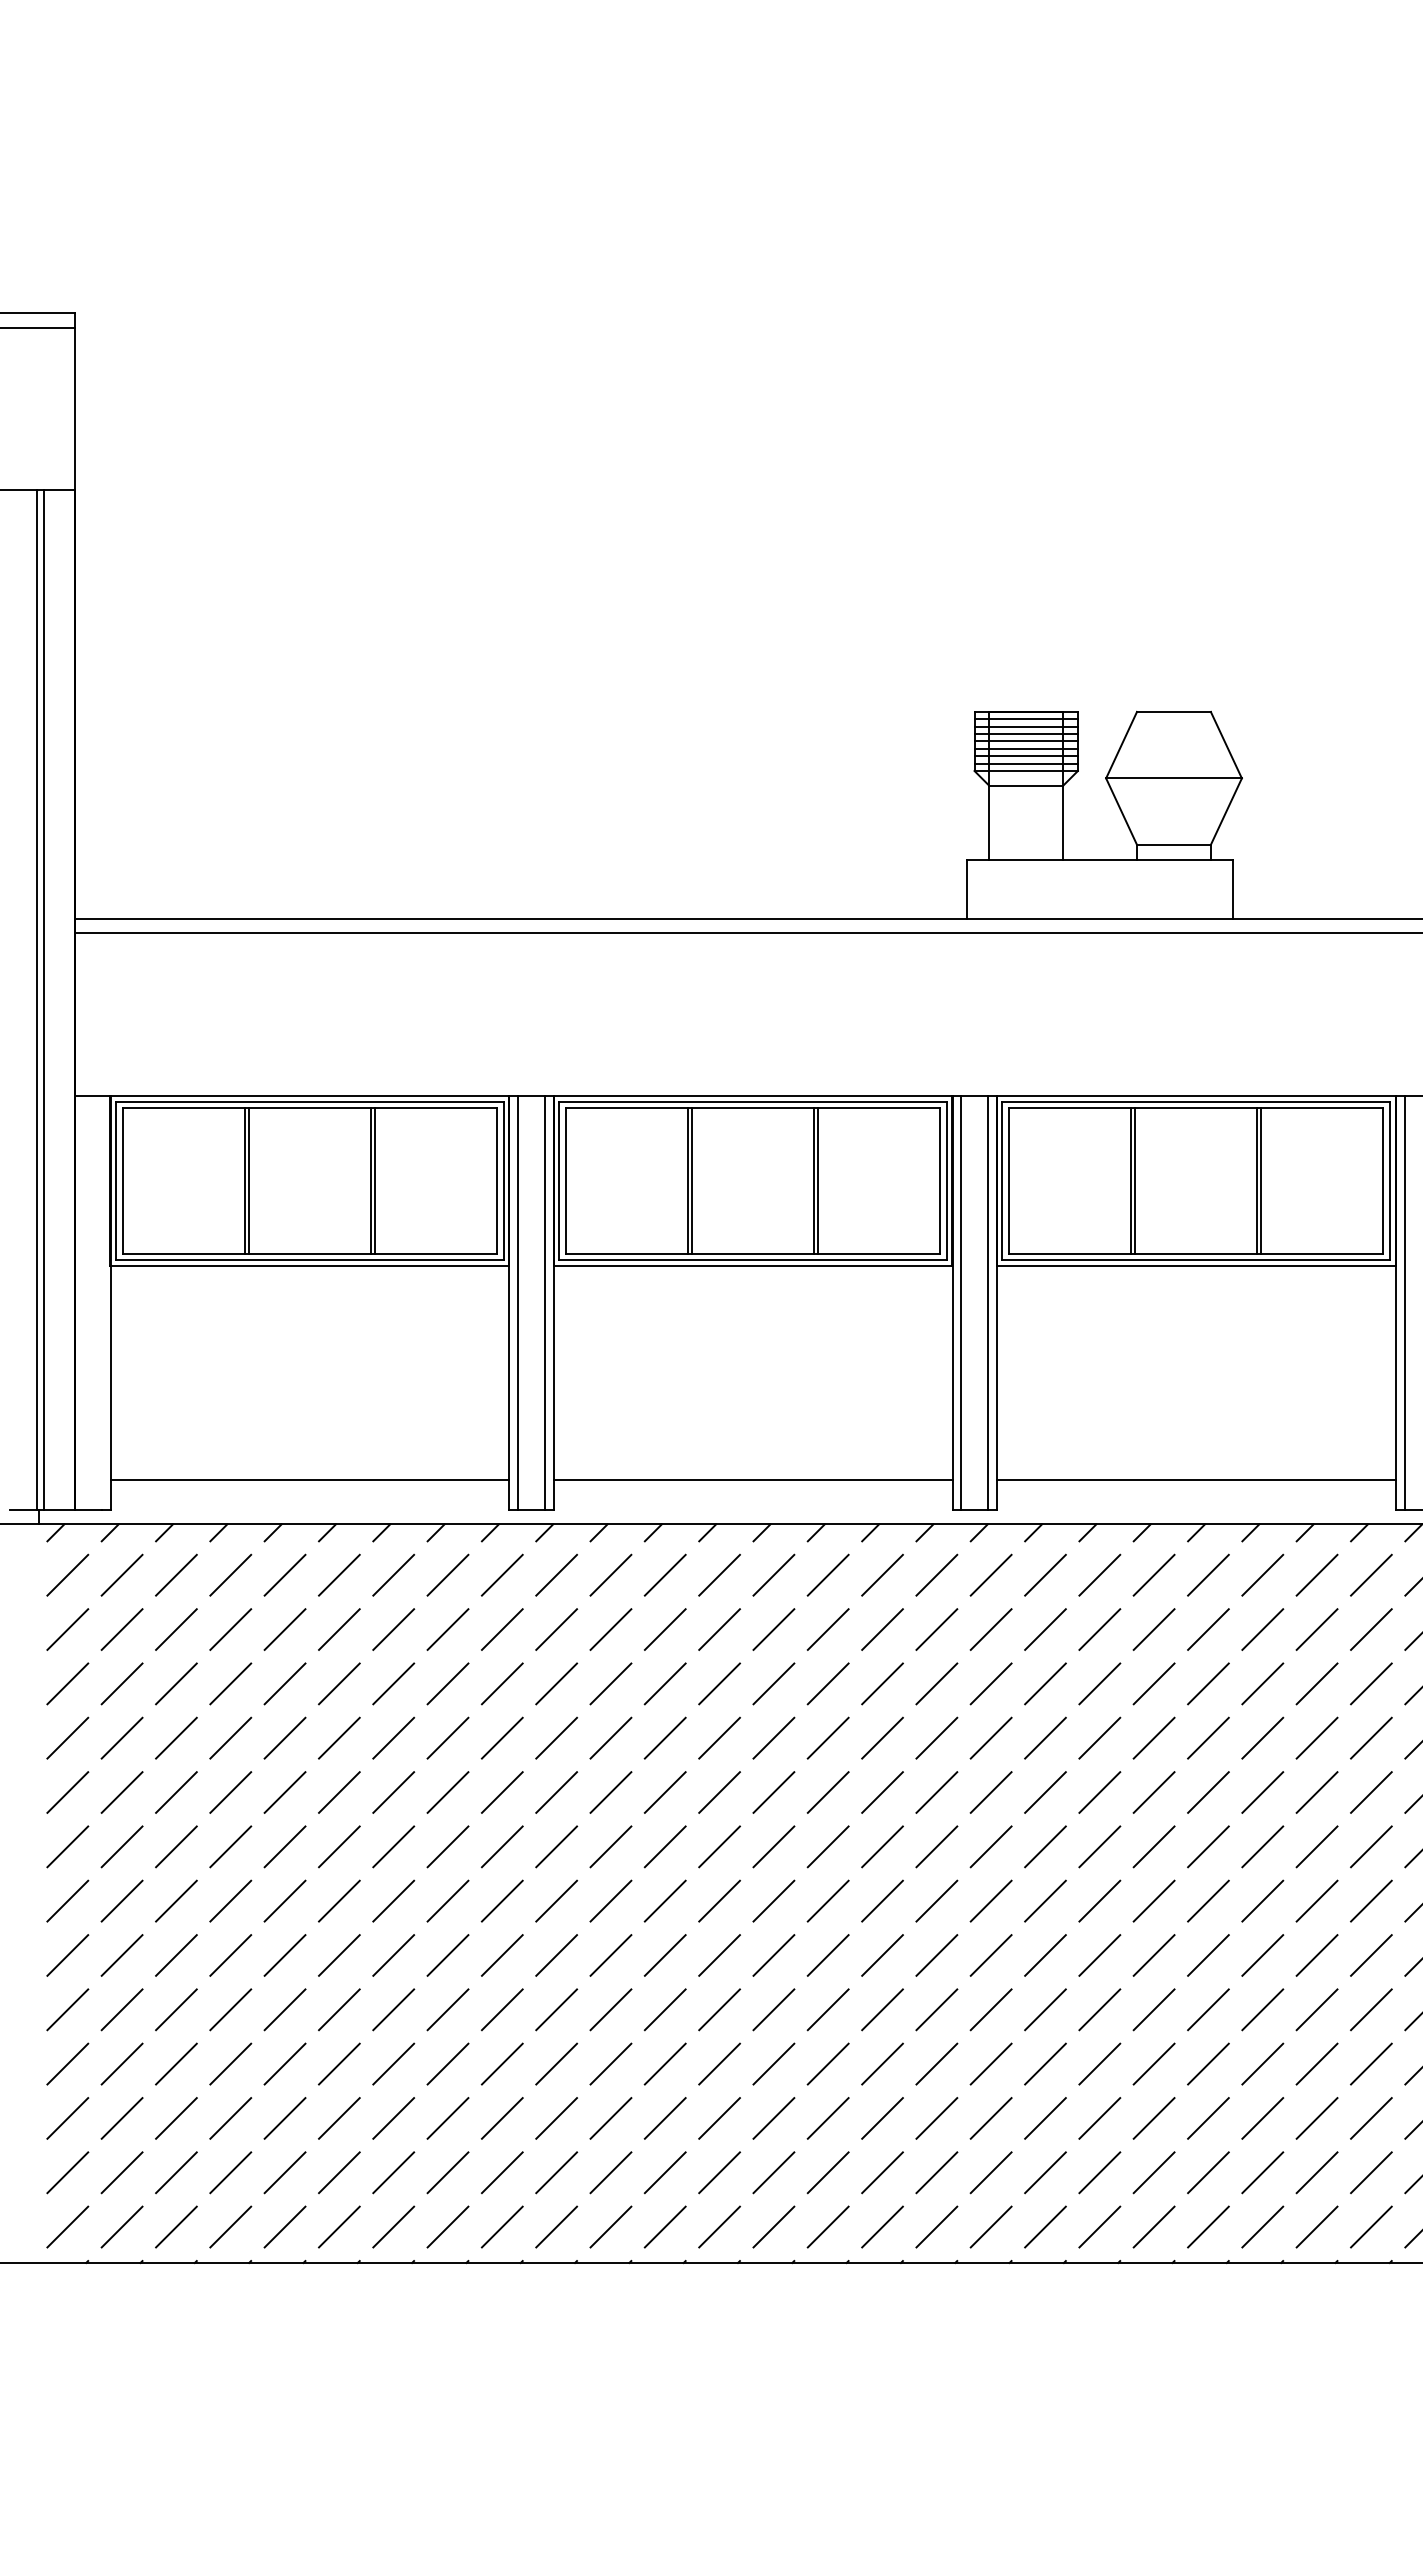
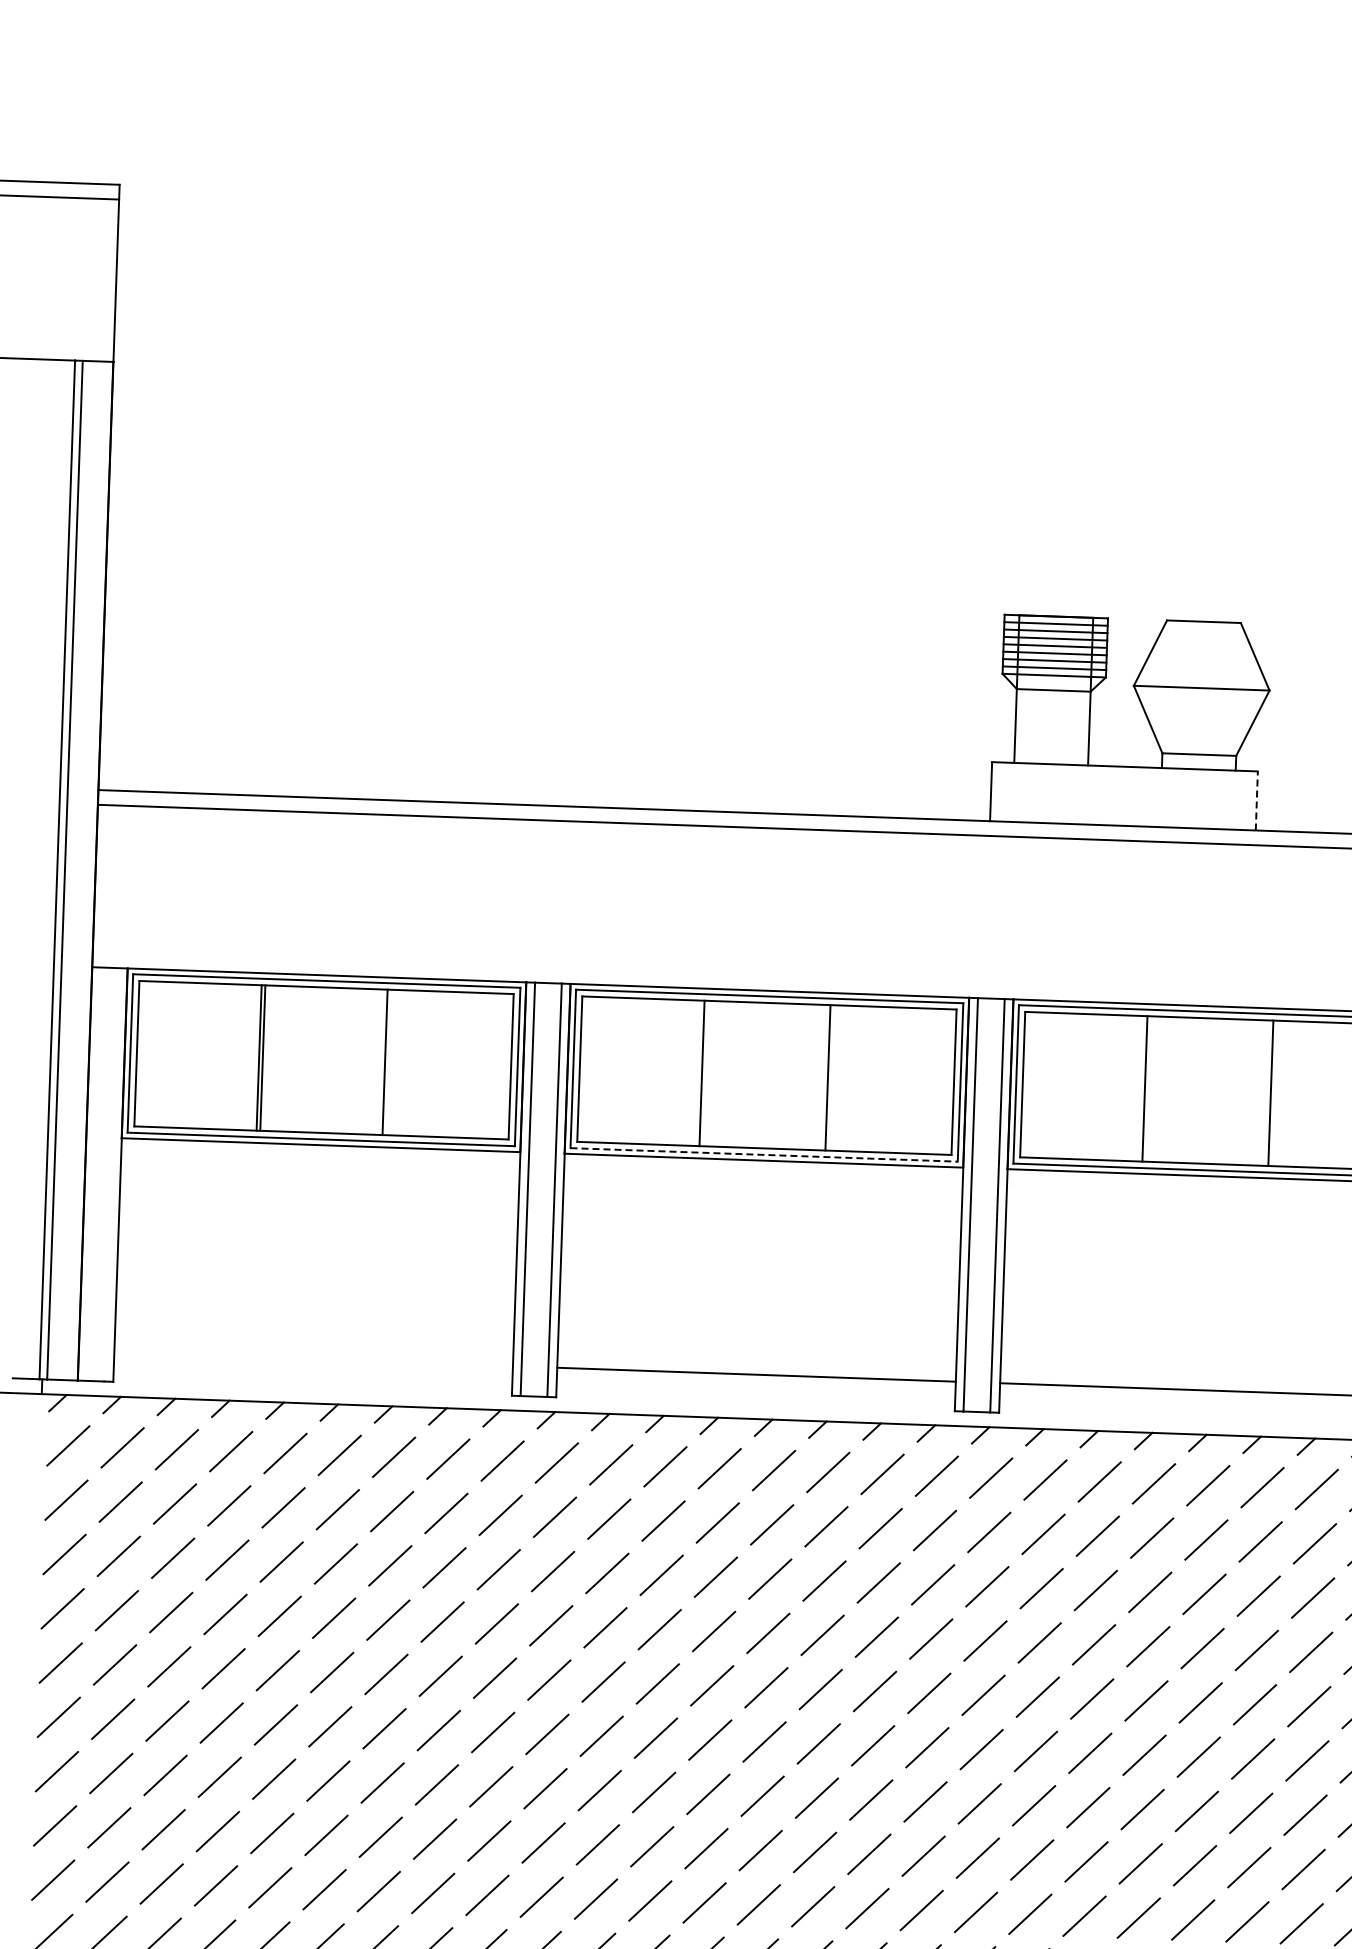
line: (1233, 889) -> (1257, 801), solid -> dashed
line: (374, 1180) -> (388, 1062), removed
line: (691, 1180) -> (705, 1073), removed
line: (817, 1180) -> (831, 1077), removed
line: (1134, 1180) -> (1148, 1088), removed
line: (1261, 1180) -> (1275, 1093), removed
line: (753, 1260) -> (764, 1155), solid -> dashed
line: (309, 1480) -> (313, 1359), removed

